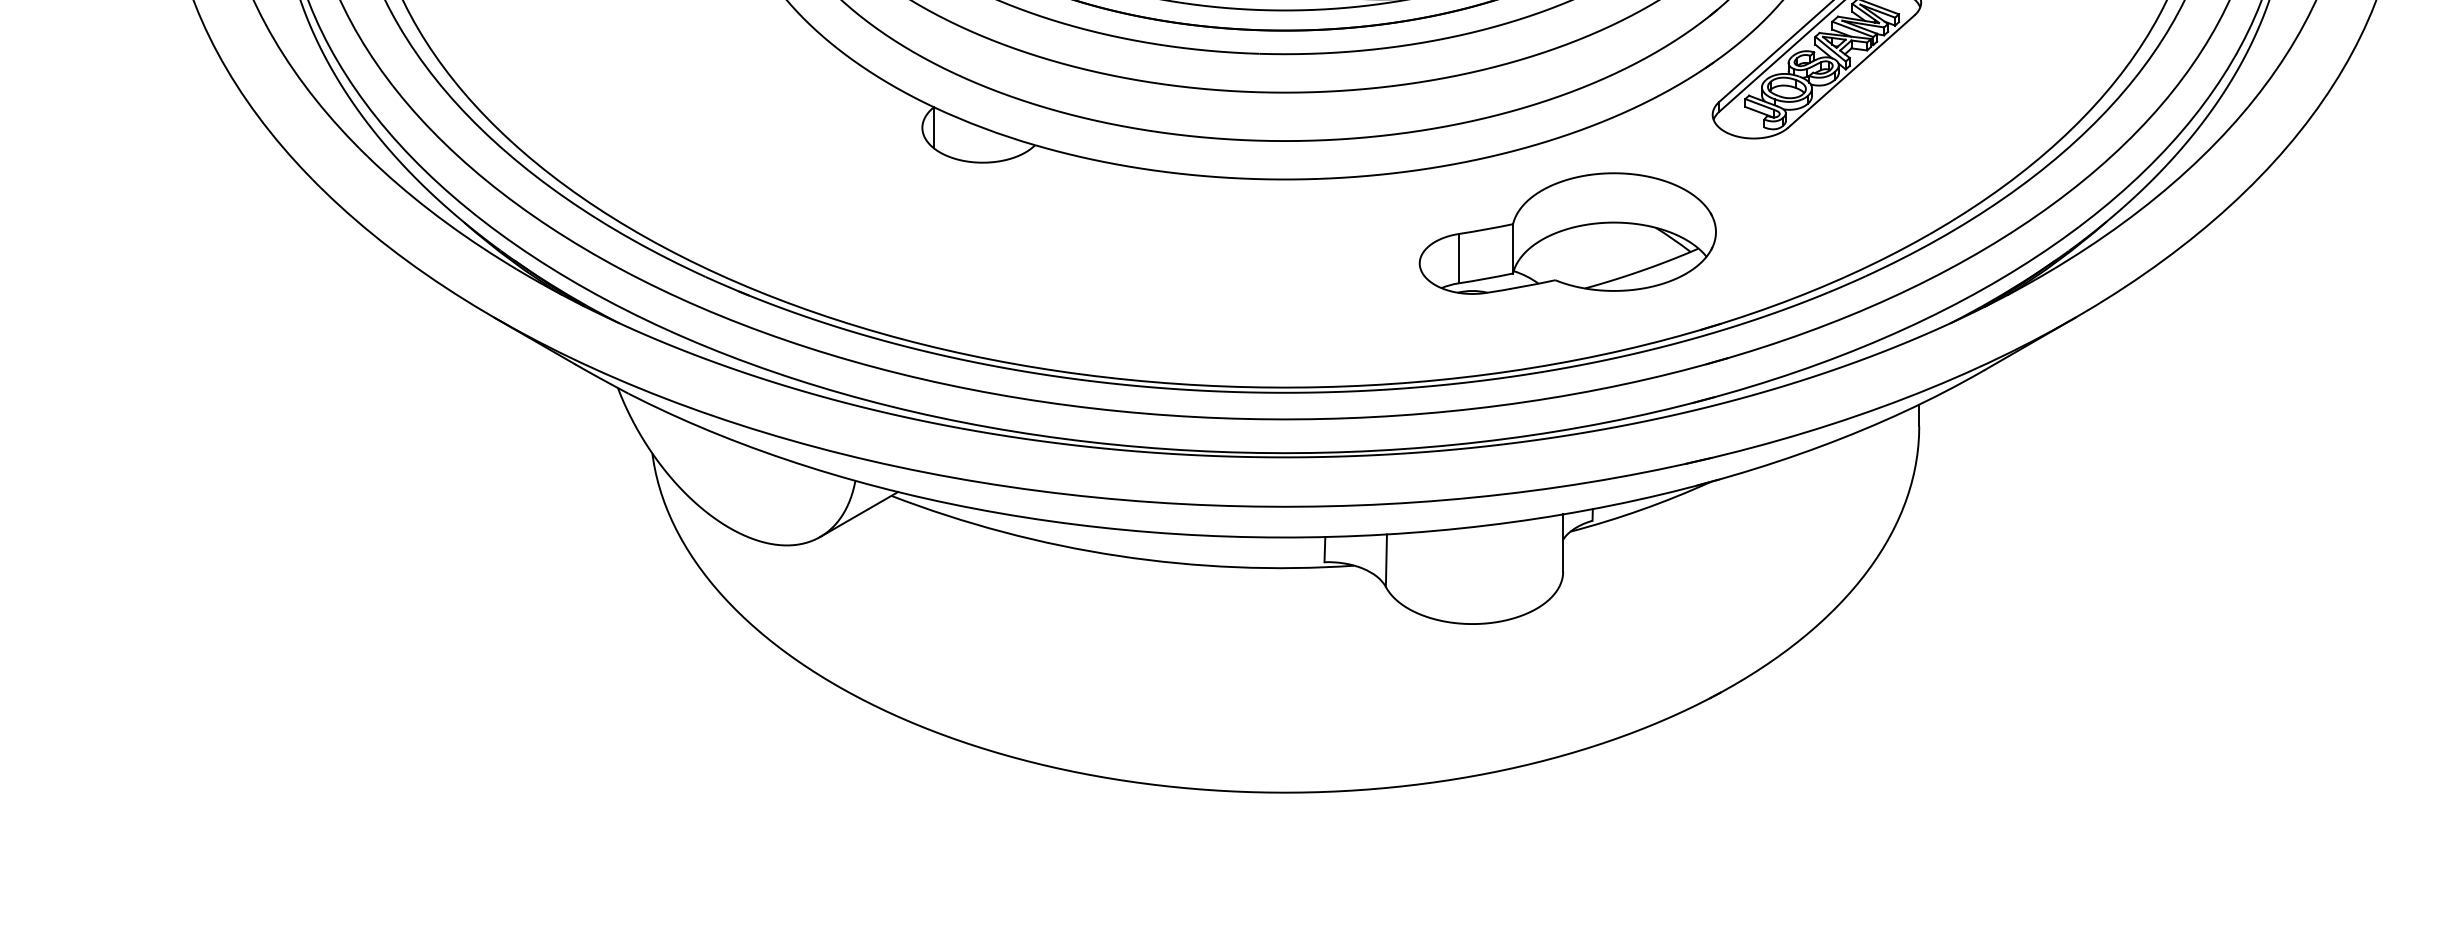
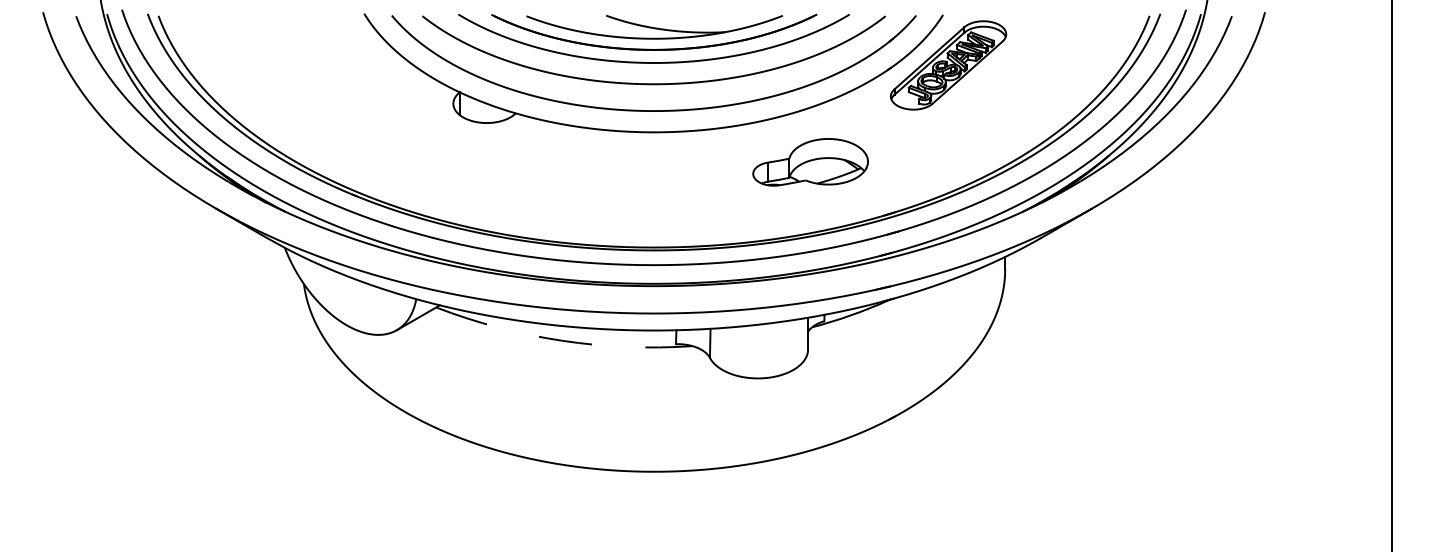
part: (1567, 233) -> (810, 162), size x0.7
arc: (1119, 555) -> (562, 340), solid -> dashed

